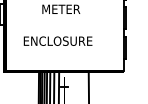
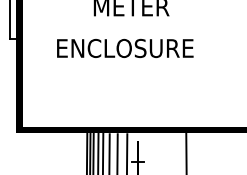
text: (57, 40) -> (124, 47), moved

